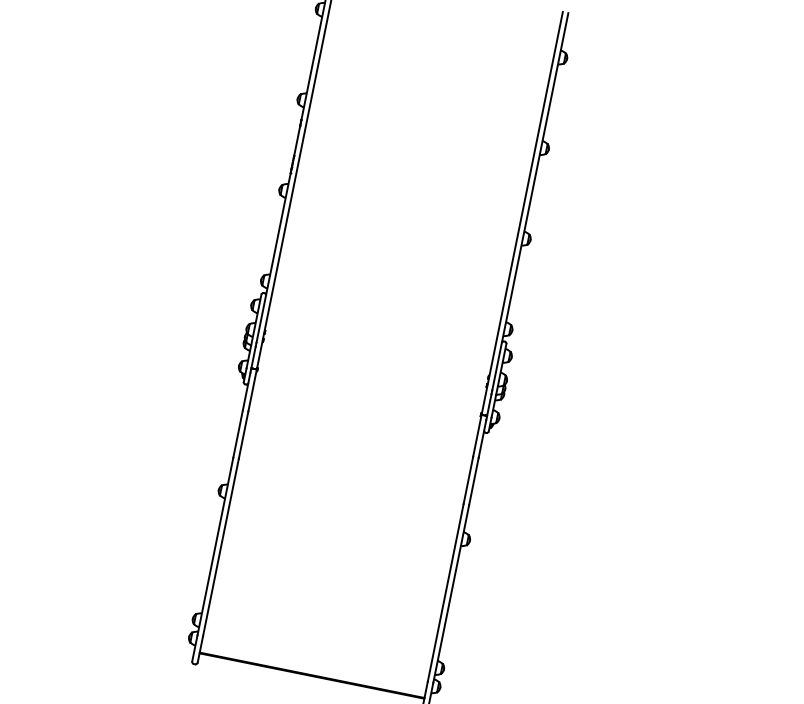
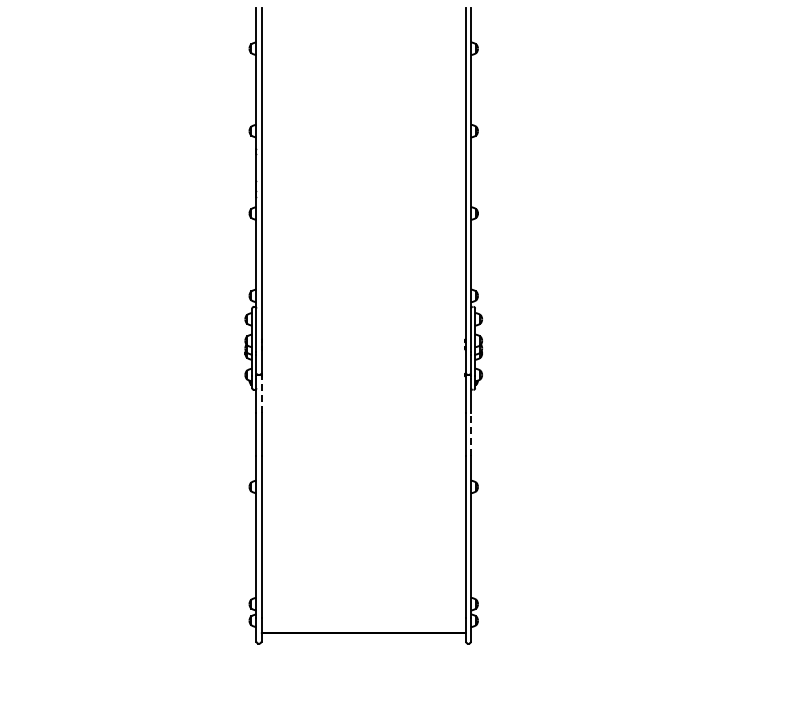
line: (252, 389) -> (261, 393), solid -> dashed
line: (474, 481) -> (471, 434), solid -> dashed

